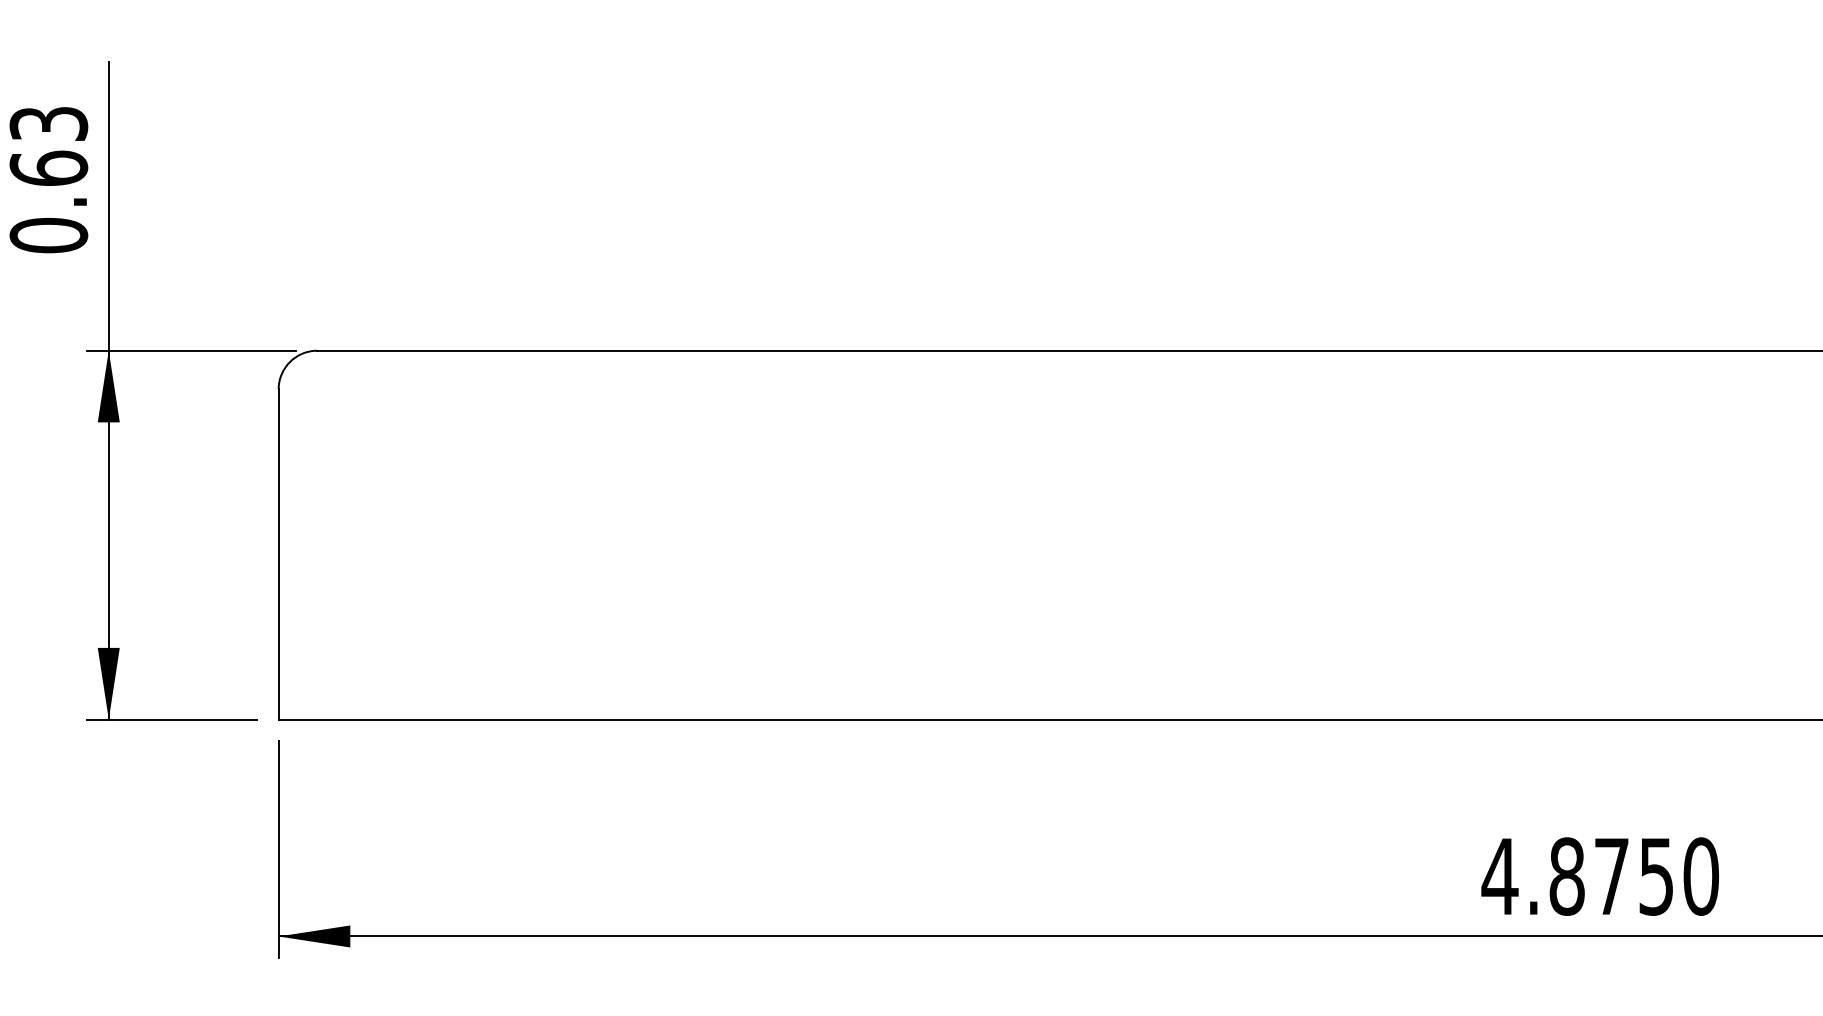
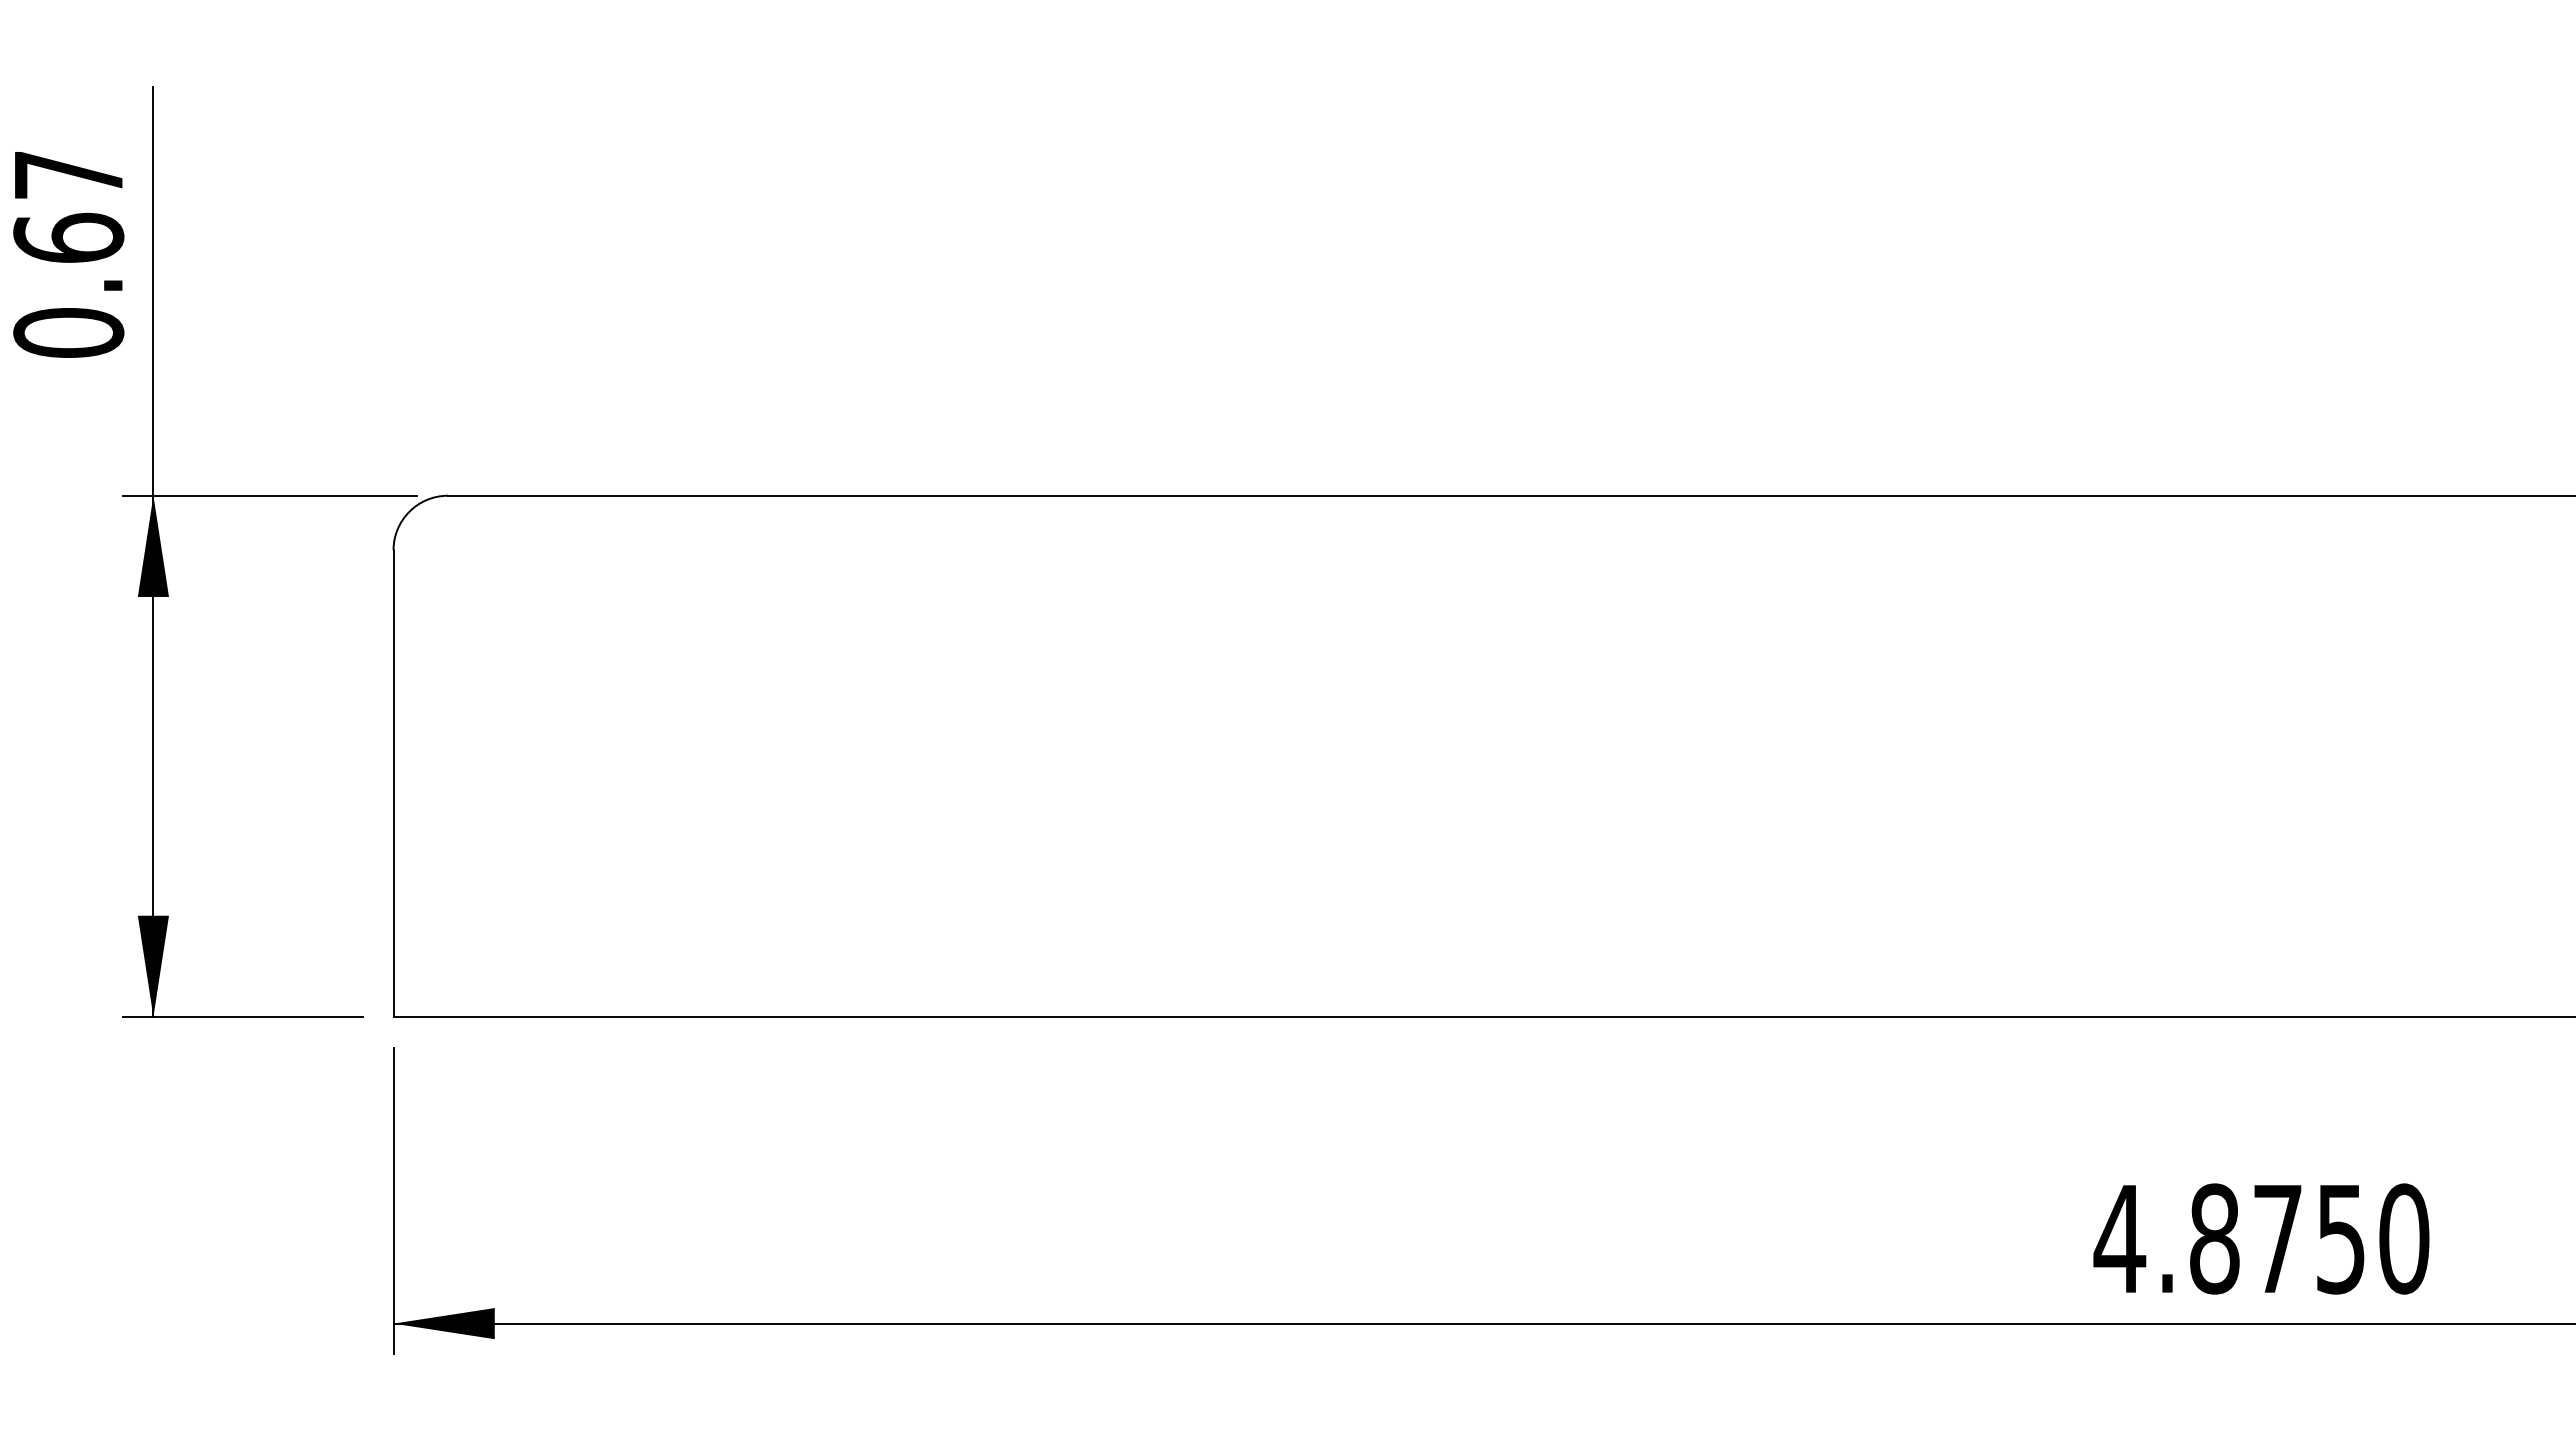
text: (48, 124) -> (68, 175), 0.63 -> 0.67

